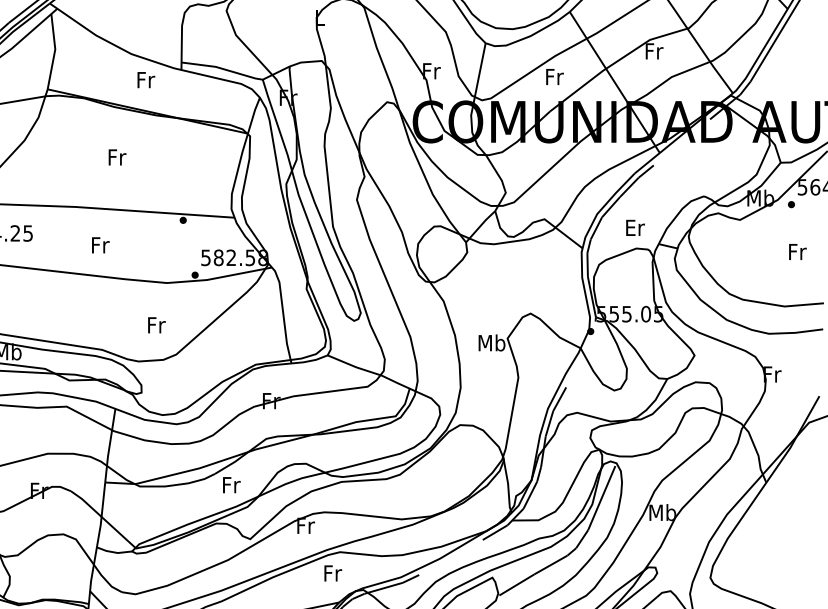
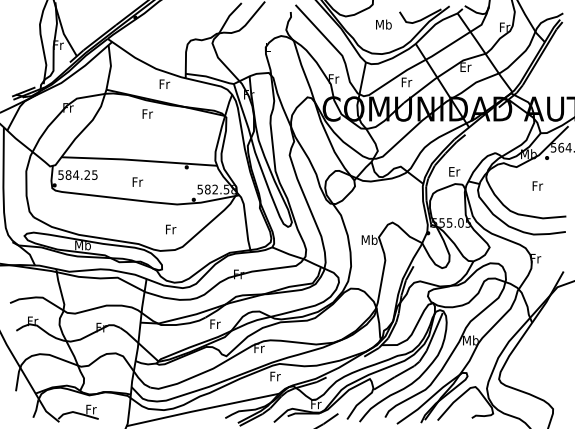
text: (653, 51) -> (465, 67), Fr -> Er
text: (116, 156) -> (147, 113), moved
text: (797, 250) -> (537, 185), moved

